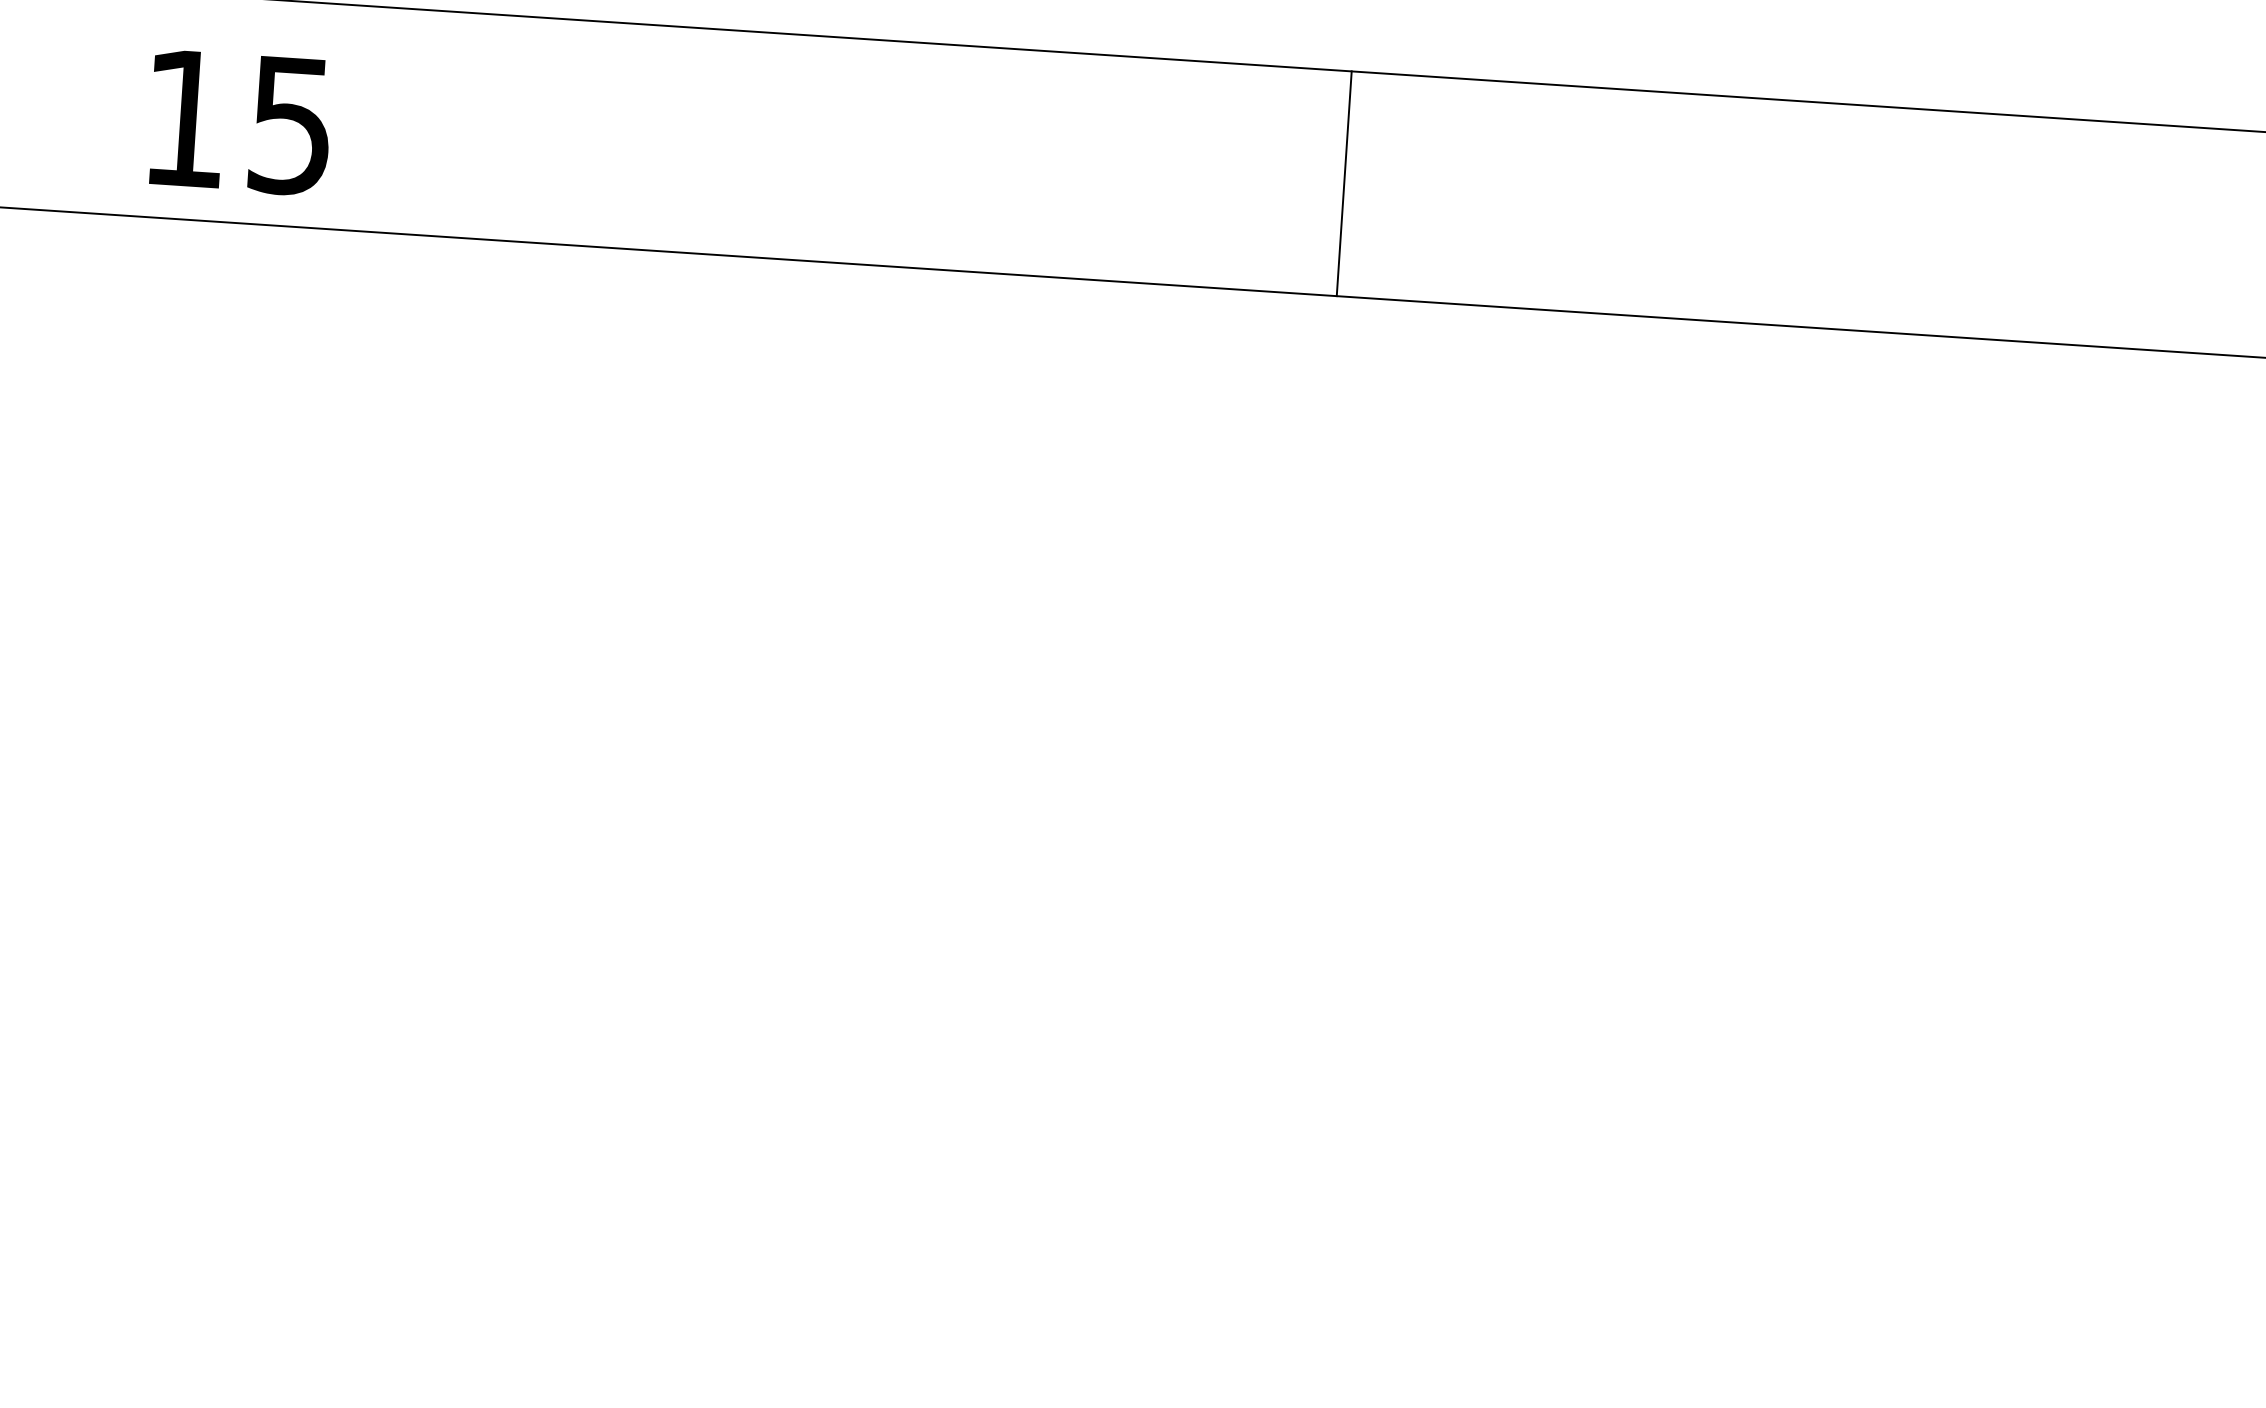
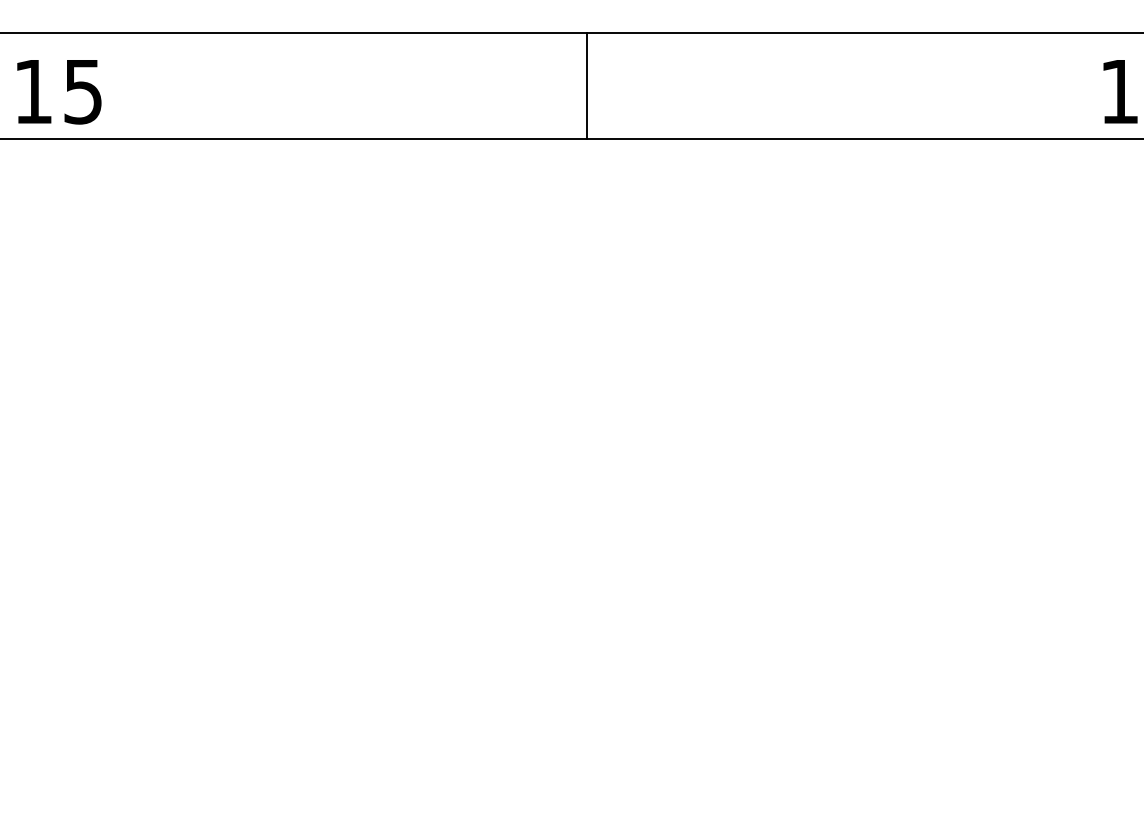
text: (240, 123) -> (59, 92), moved
line: (1343, 184) -> (586, 86), moved

